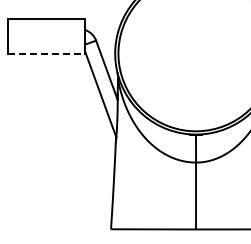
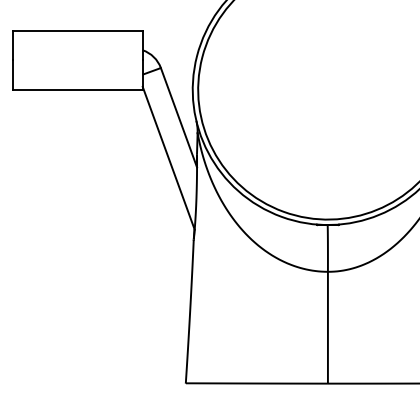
line: (46, 53) -> (77, 89), dashed -> solid

